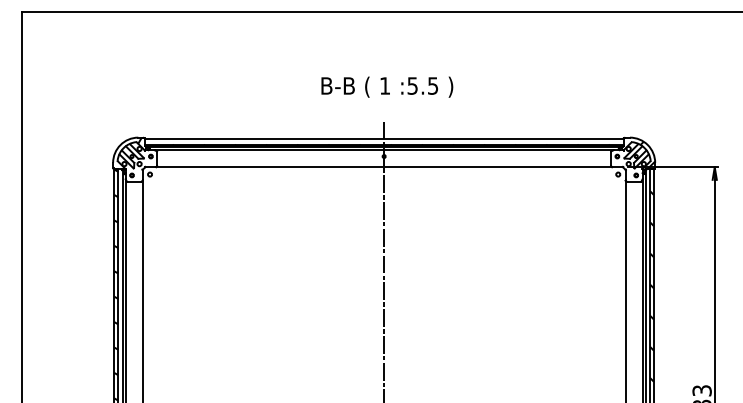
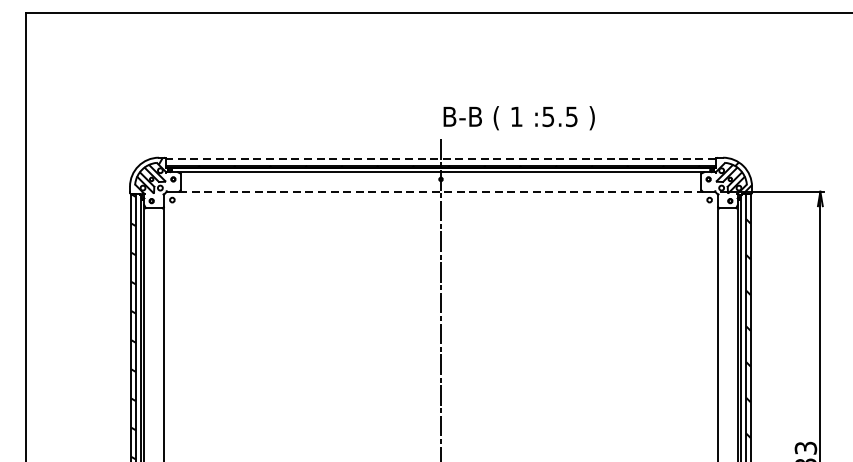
text: (387, 86) -> (519, 117), moved
line: (384, 138) -> (441, 158), solid -> dashed
line: (384, 167) -> (441, 191), solid -> dashed

